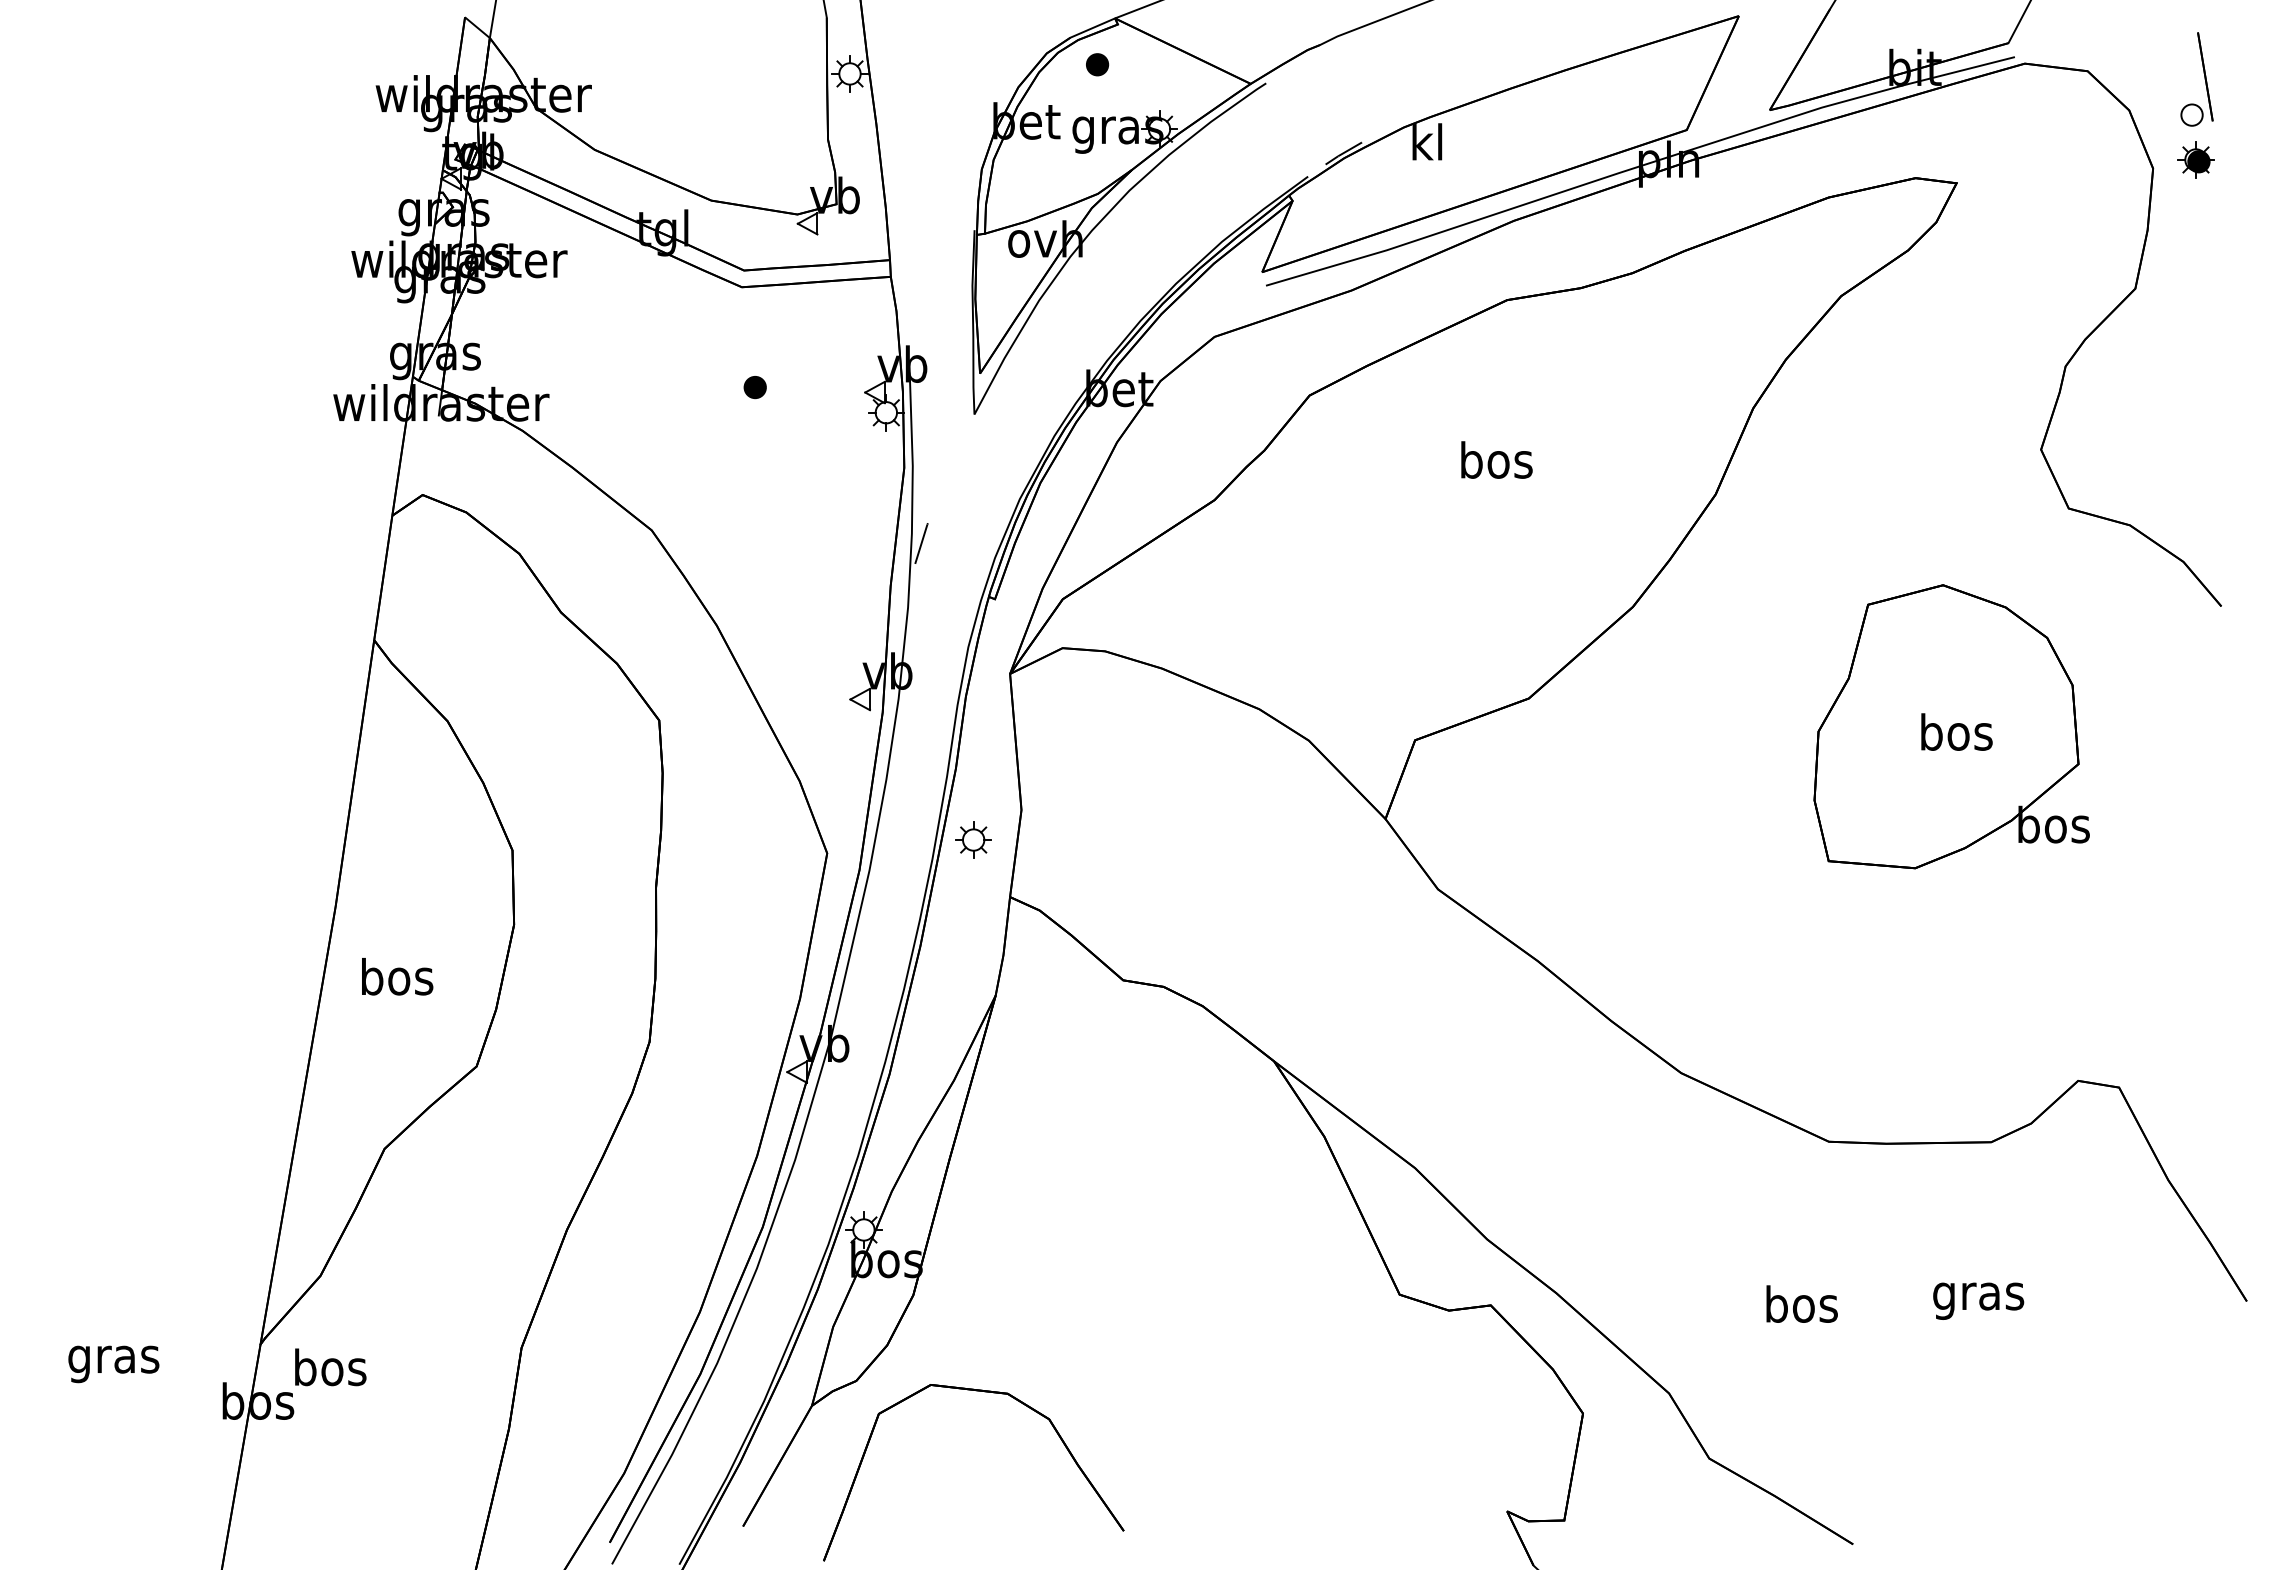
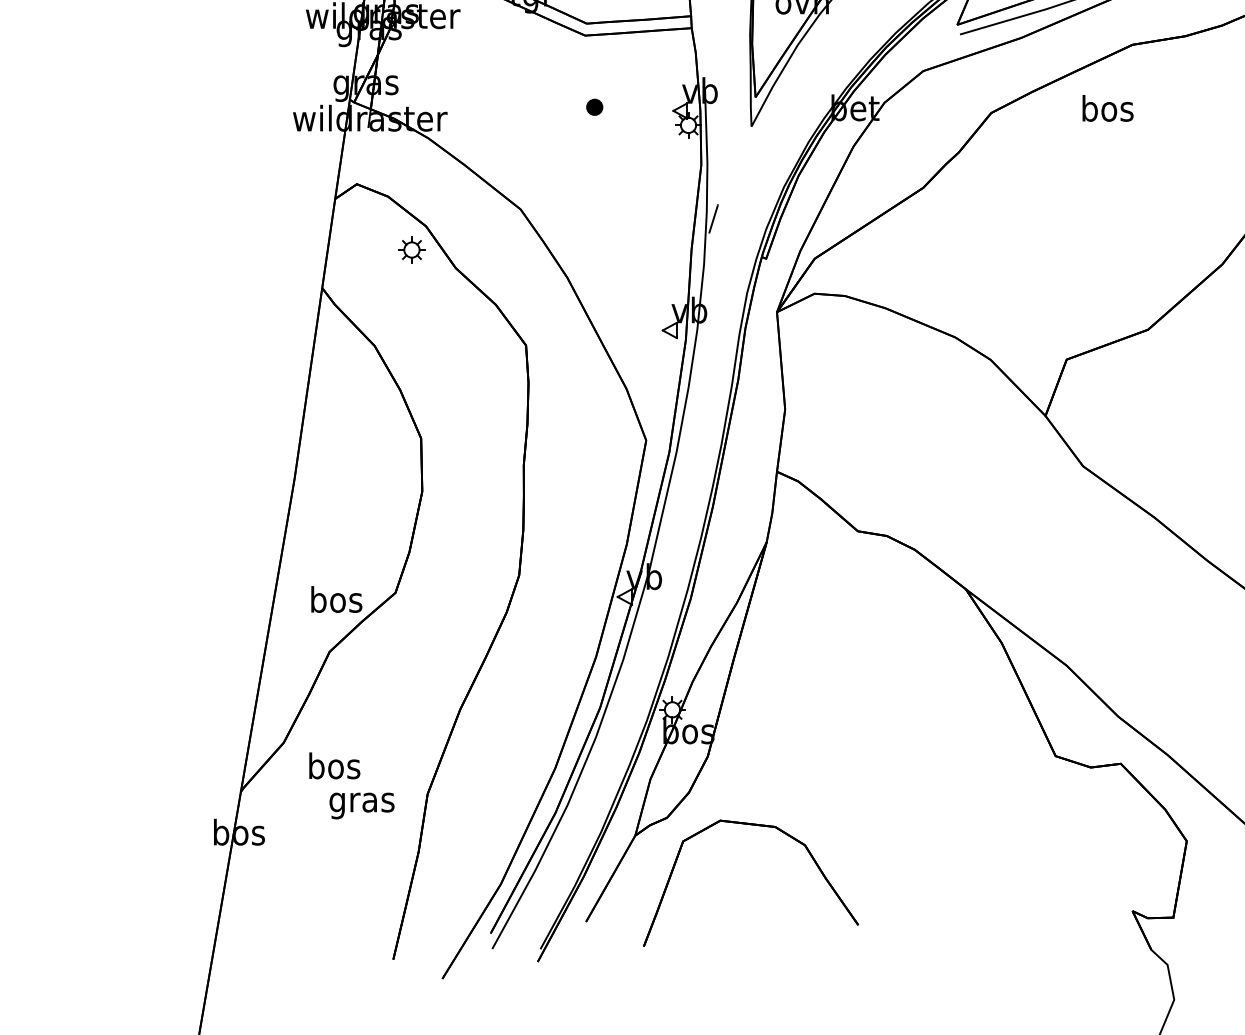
text: (1496, 459) -> (1107, 108), moved
part: (973, 839) -> (411, 249), moved
text: (397, 976) -> (336, 599), moved
text: (113, 1364) -> (361, 806), moved
text: (330, 1367) -> (334, 766), moved

